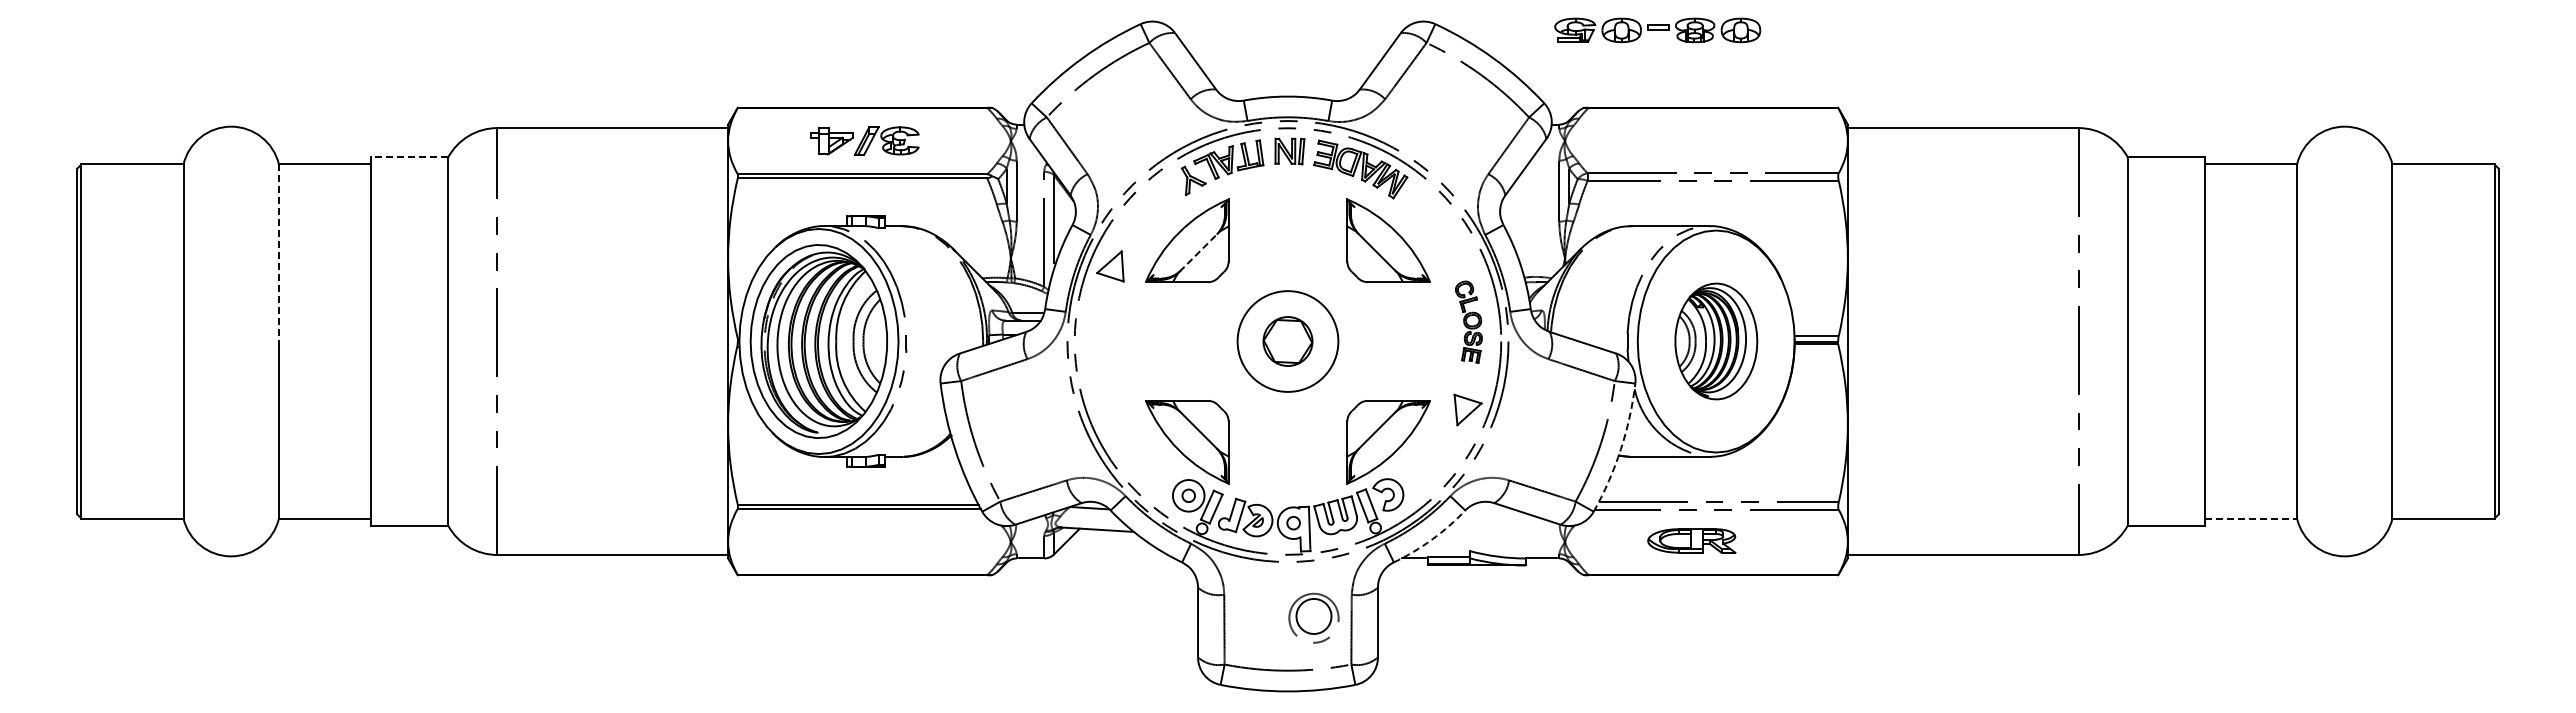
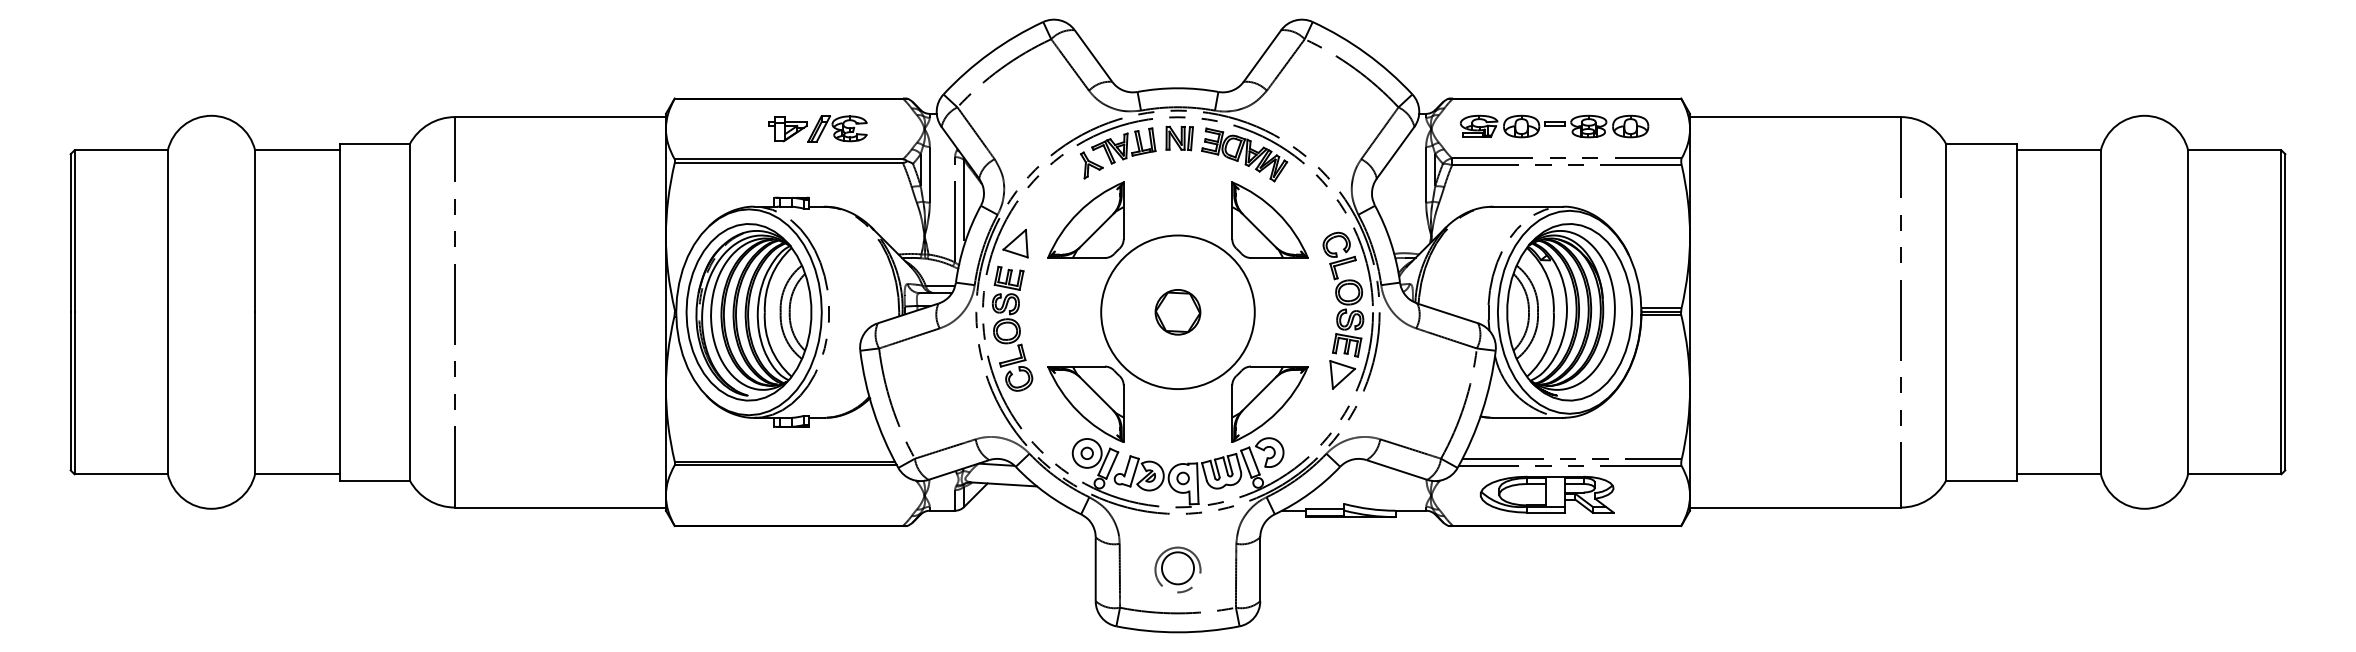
part: (1657, 30) -> (1554, 126), moved
part: (864, 140) -> (817, 128), moved
line: (409, 157) -> (374, 143), dashed -> solid
line: (1199, 252) -> (1097, 230), dashed -> solid
line: (278, 253) -> (254, 231), dashed -> solid
part: (1468, 321) -> (1343, 293), size x1.67
circle: (1287, 341) -> (1177, 312), size x1.67
part: (1716, 341) -> (1569, 312), size x1.67
part: (1106, 359) -> (1012, 328), added
arc: (1620, 449) -> (1482, 411), dashed -> solid
line: (2251, 518) -> (2059, 474), dashed -> solid
arc: (1431, 539) -> (1309, 493), dashed -> solid
part: (1691, 540) -> (1547, 494), size x1.67
part: (1313, 617) -> (1177, 569), moved

